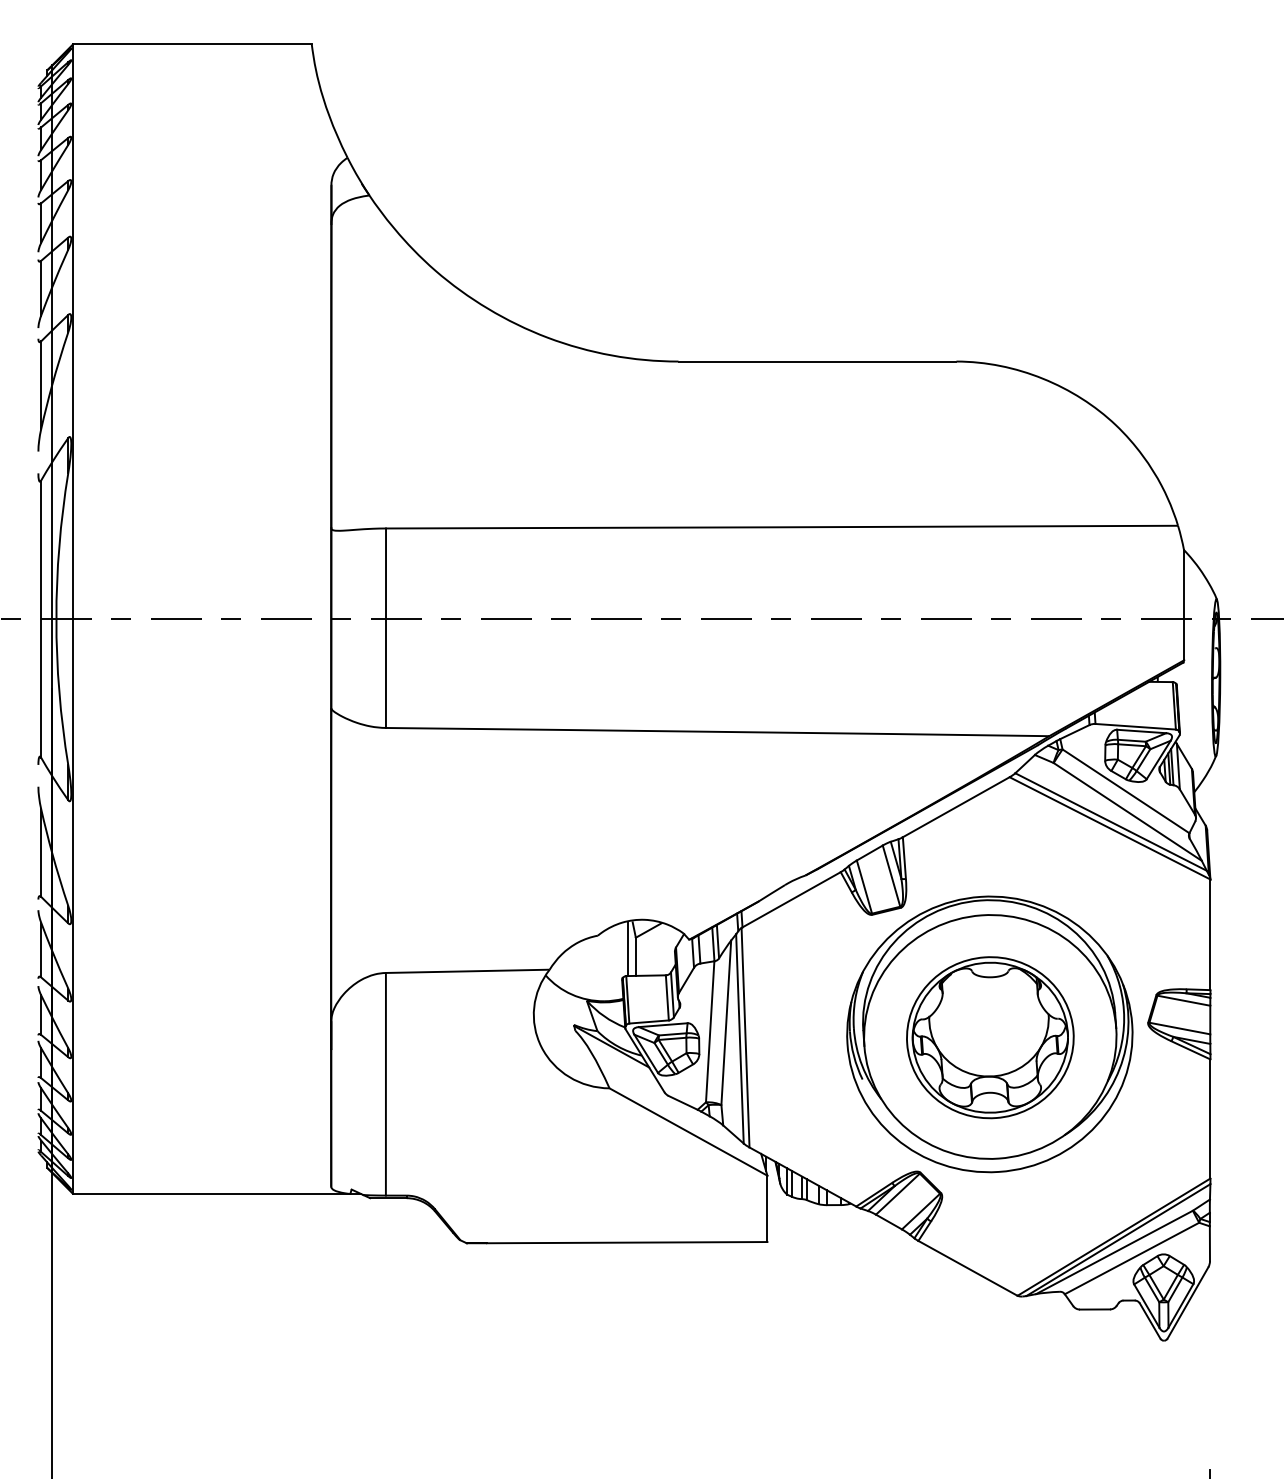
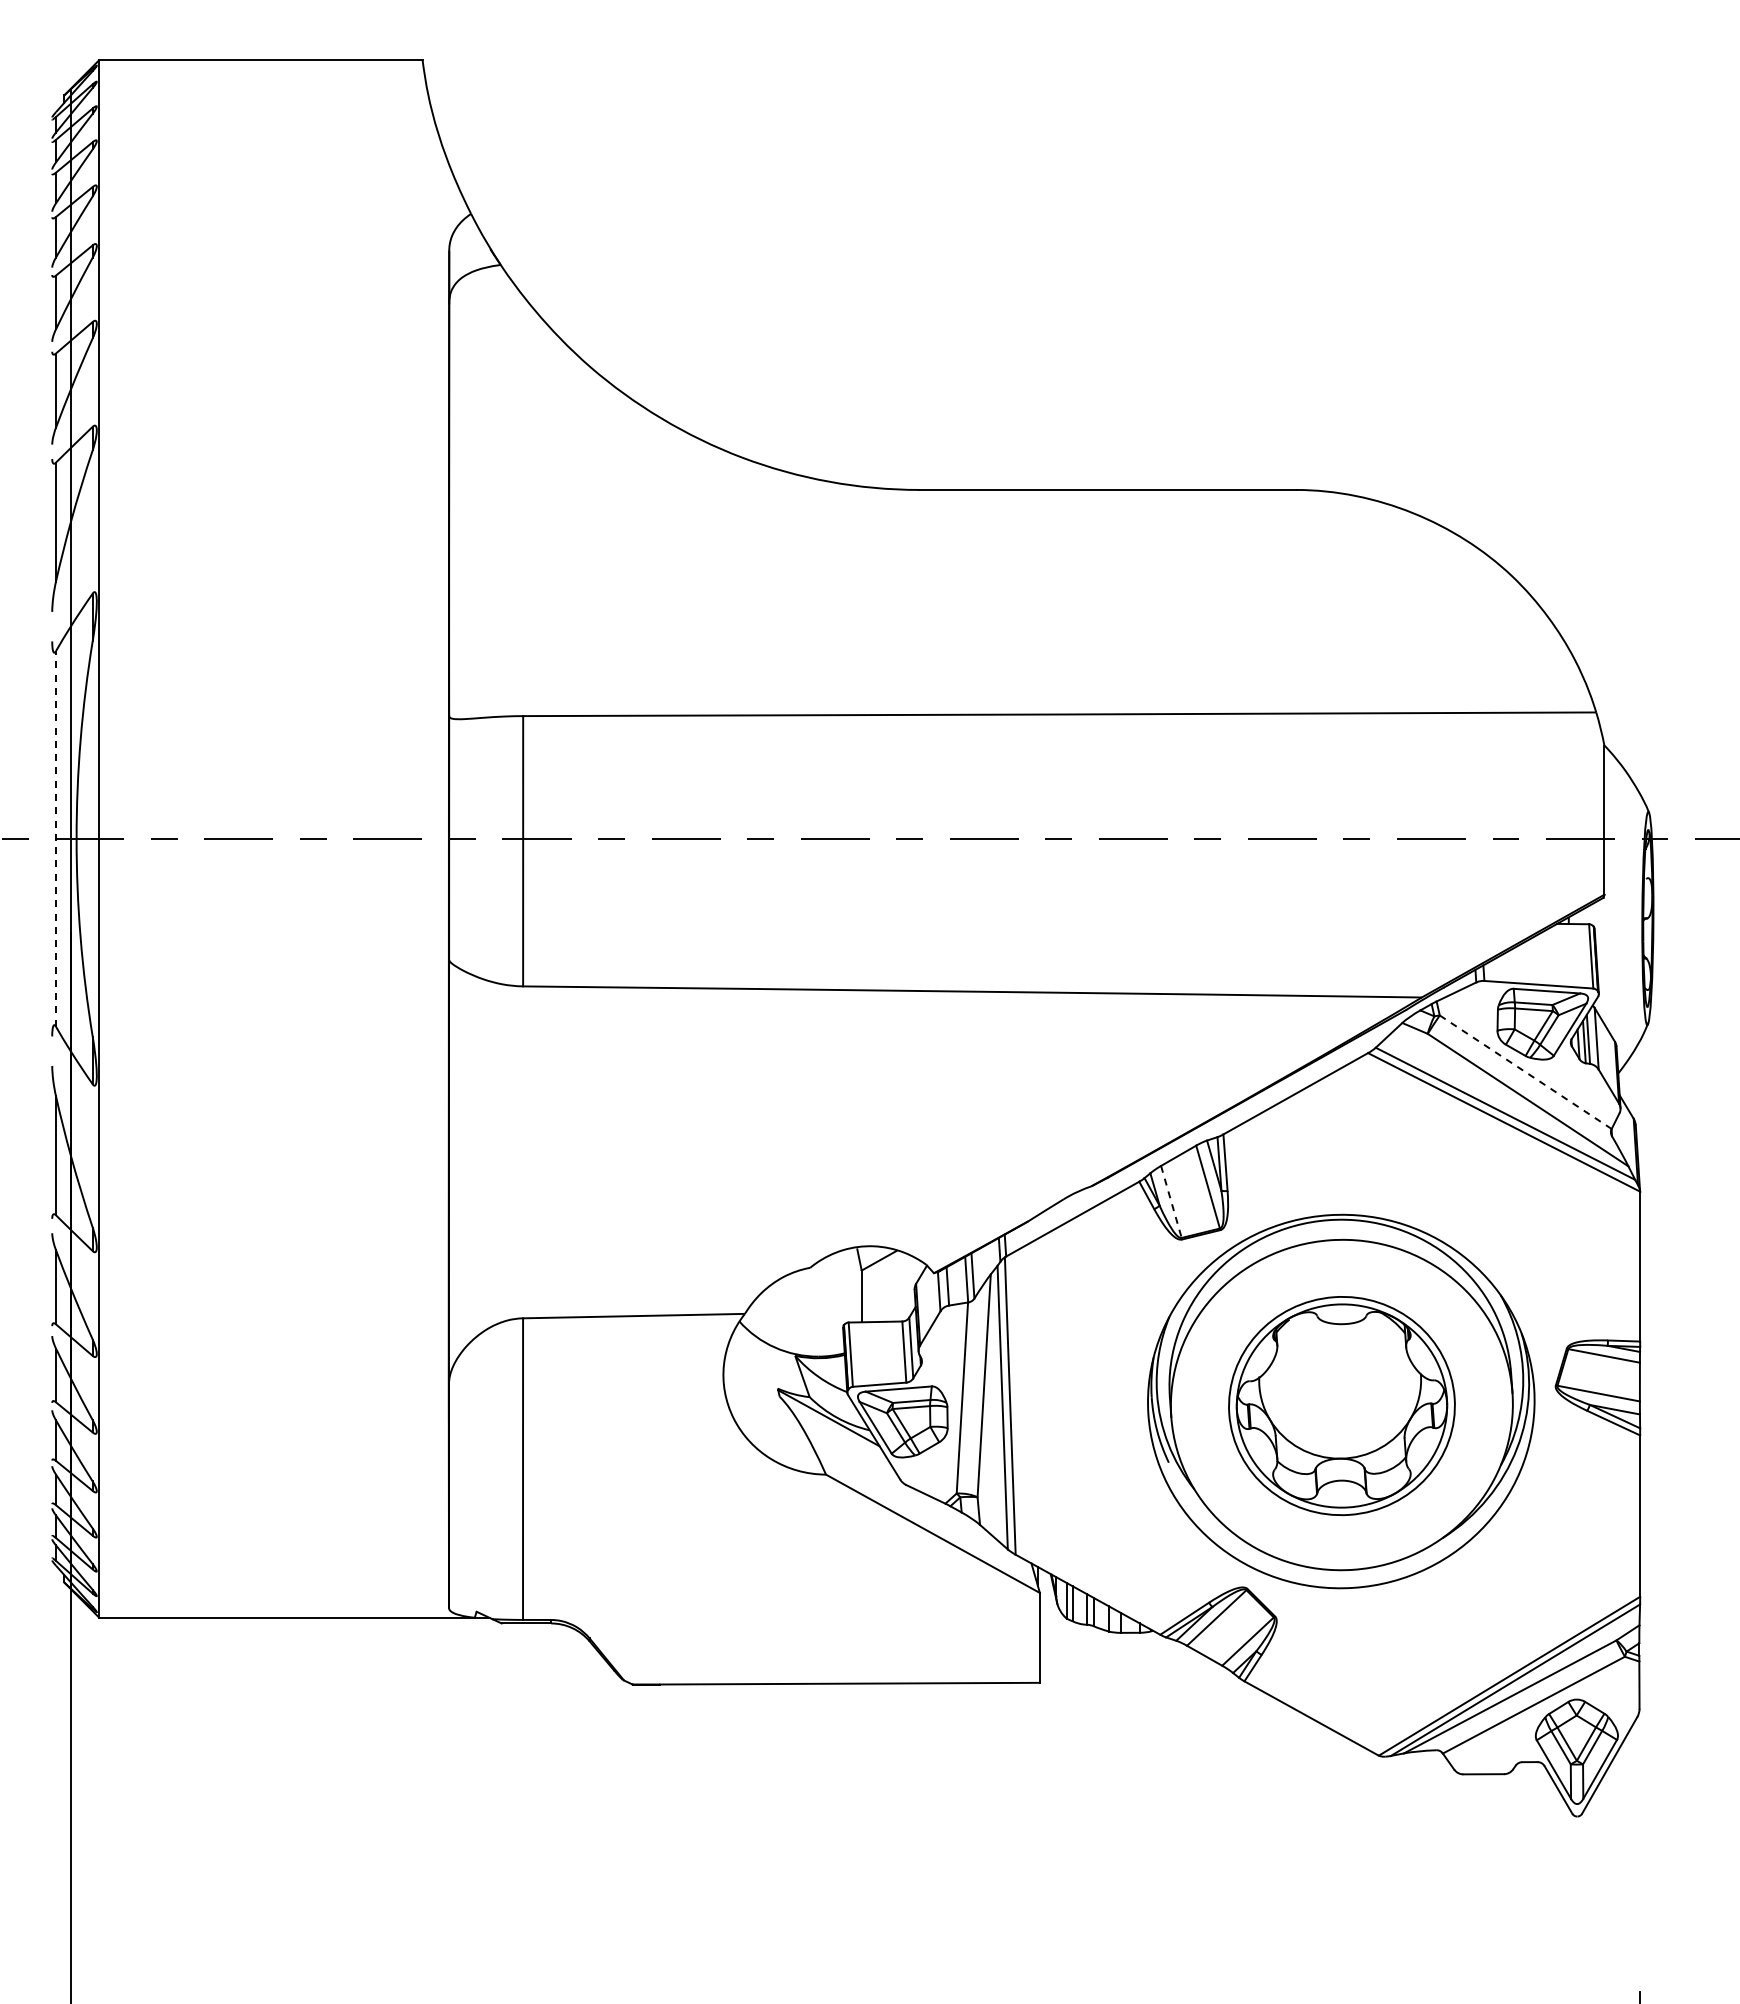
line: (41, 618) -> (56, 838), solid -> dashed
line: (1126, 791) -> (1526, 1072), solid -> dashed
line: (864, 887) -> (1171, 1202), solid -> dashed
line: (628, 948) -> (851, 1285), removed

